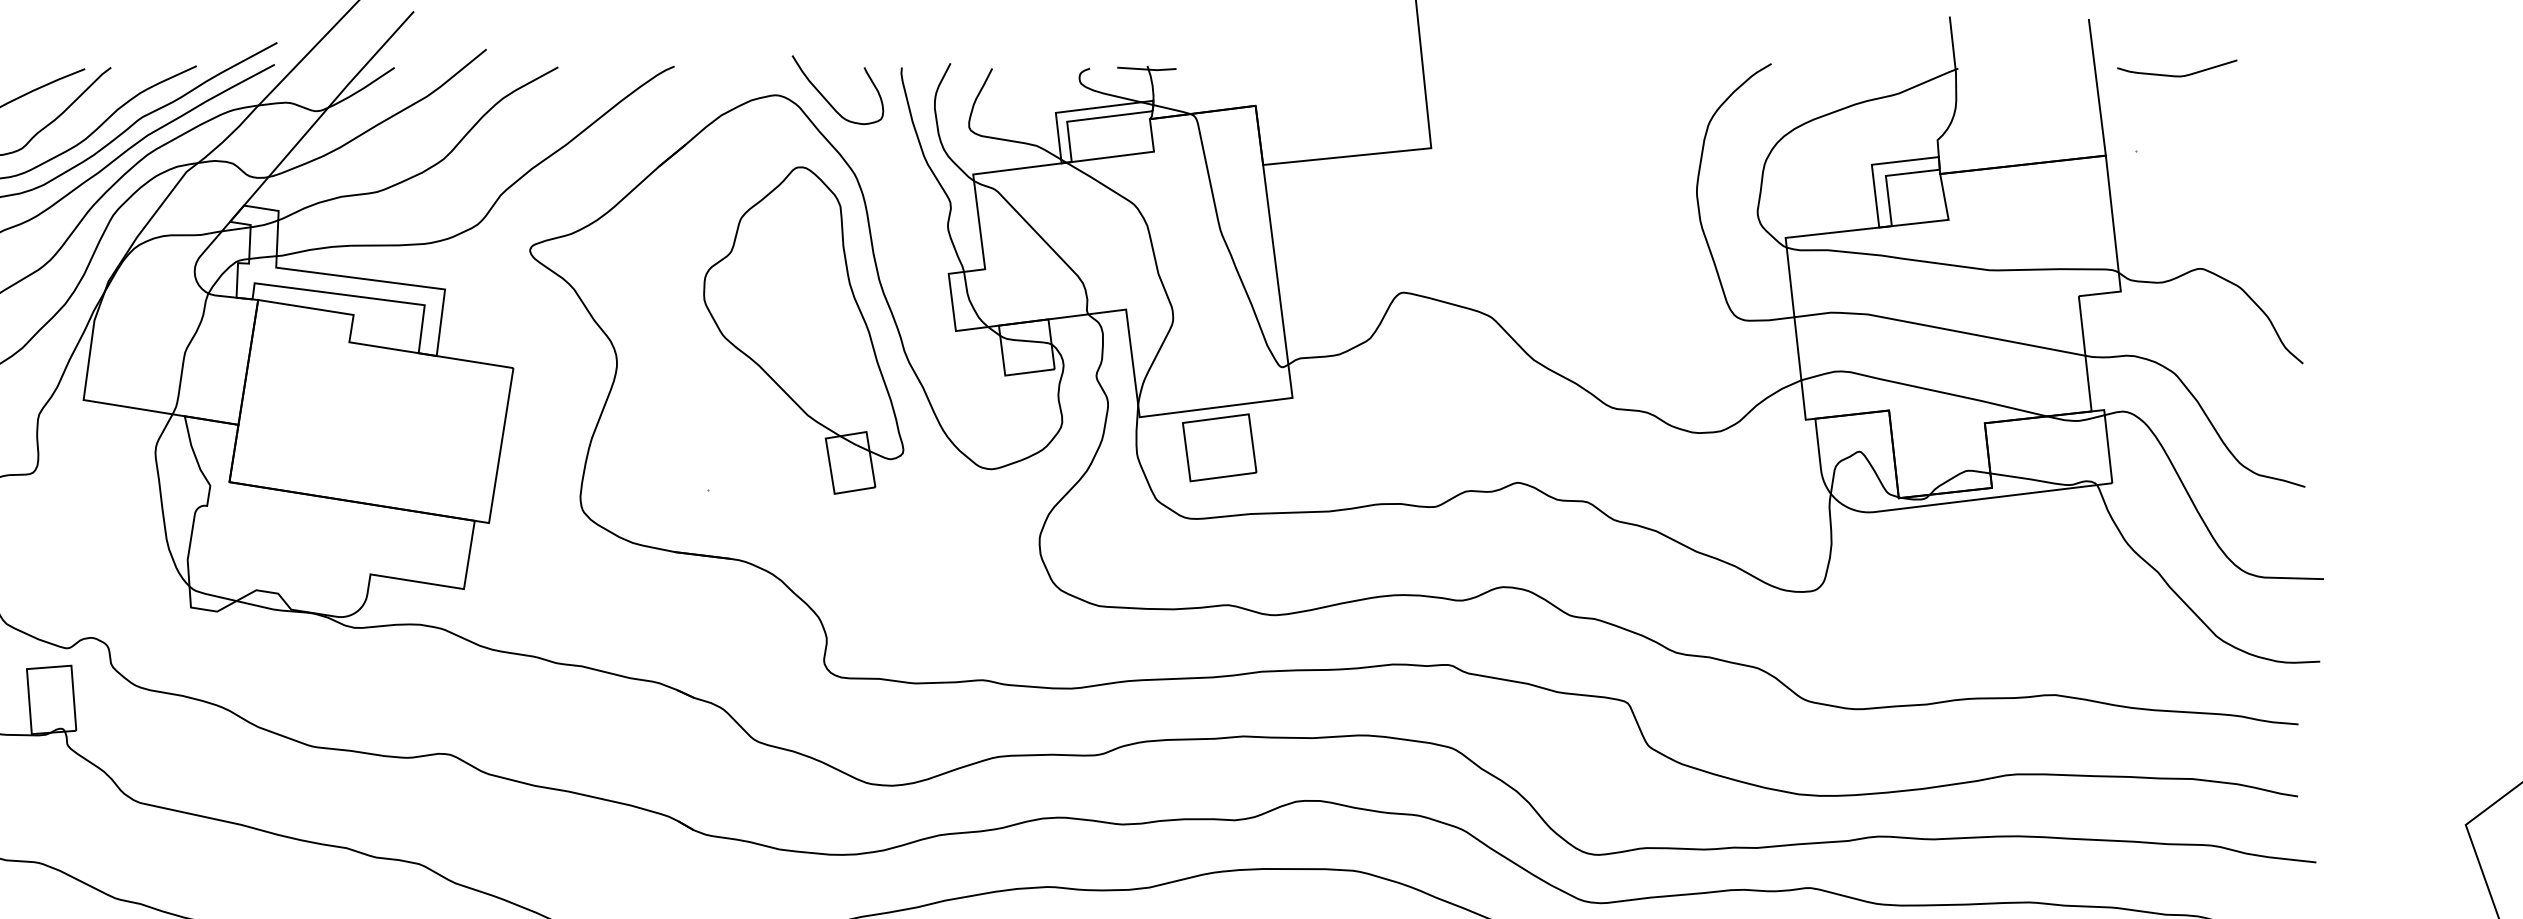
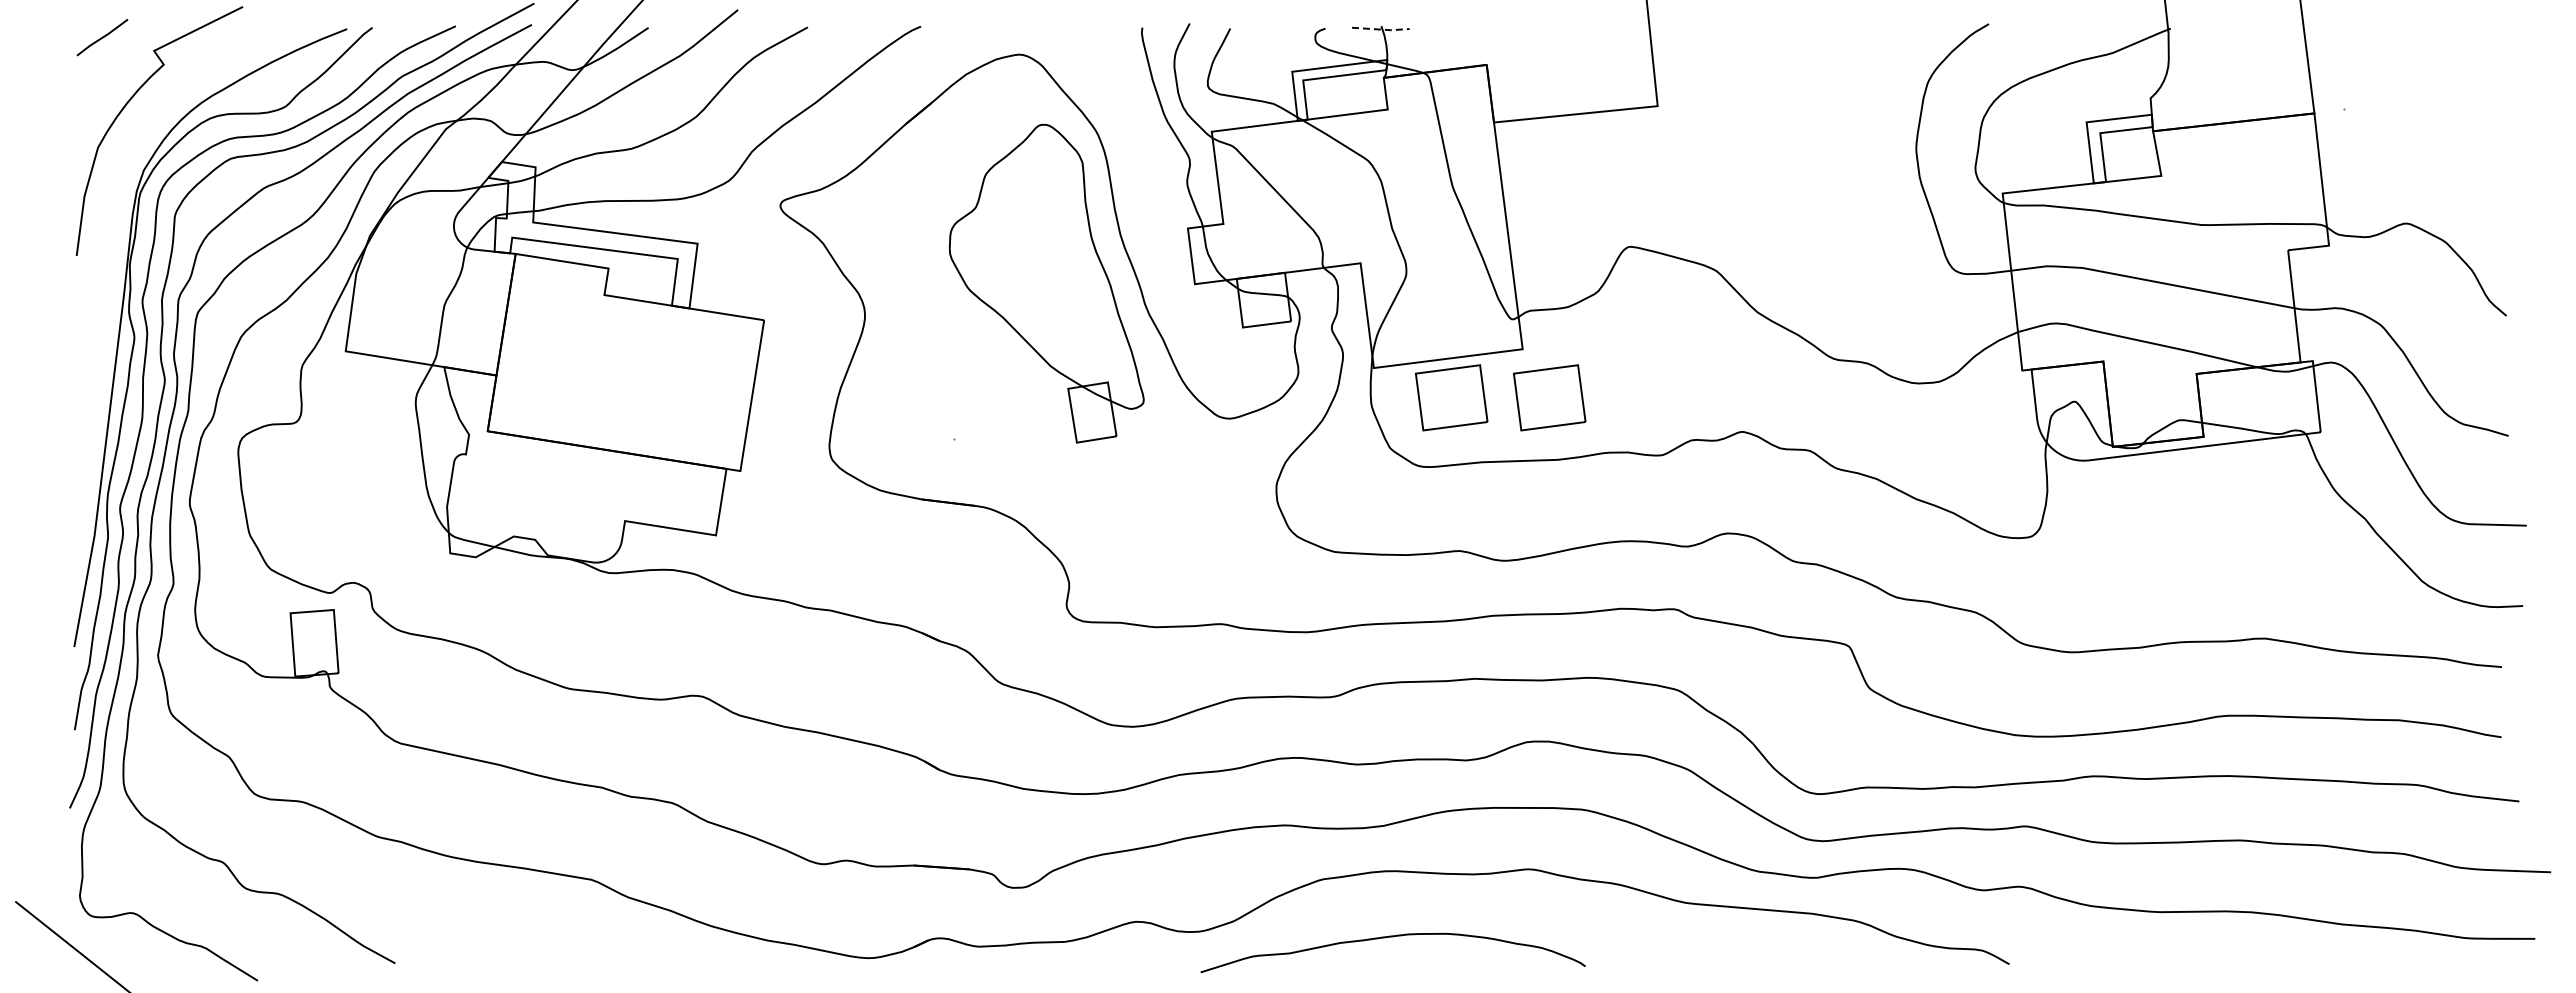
line: (1147, 69) -> (1381, 29), solid -> dashed
curve: (2176, 75) -> (2383, 35), removed
curve: (828, 100) -> (1070, 59), removed
part: (1320, 447) -> (1549, 397), added

